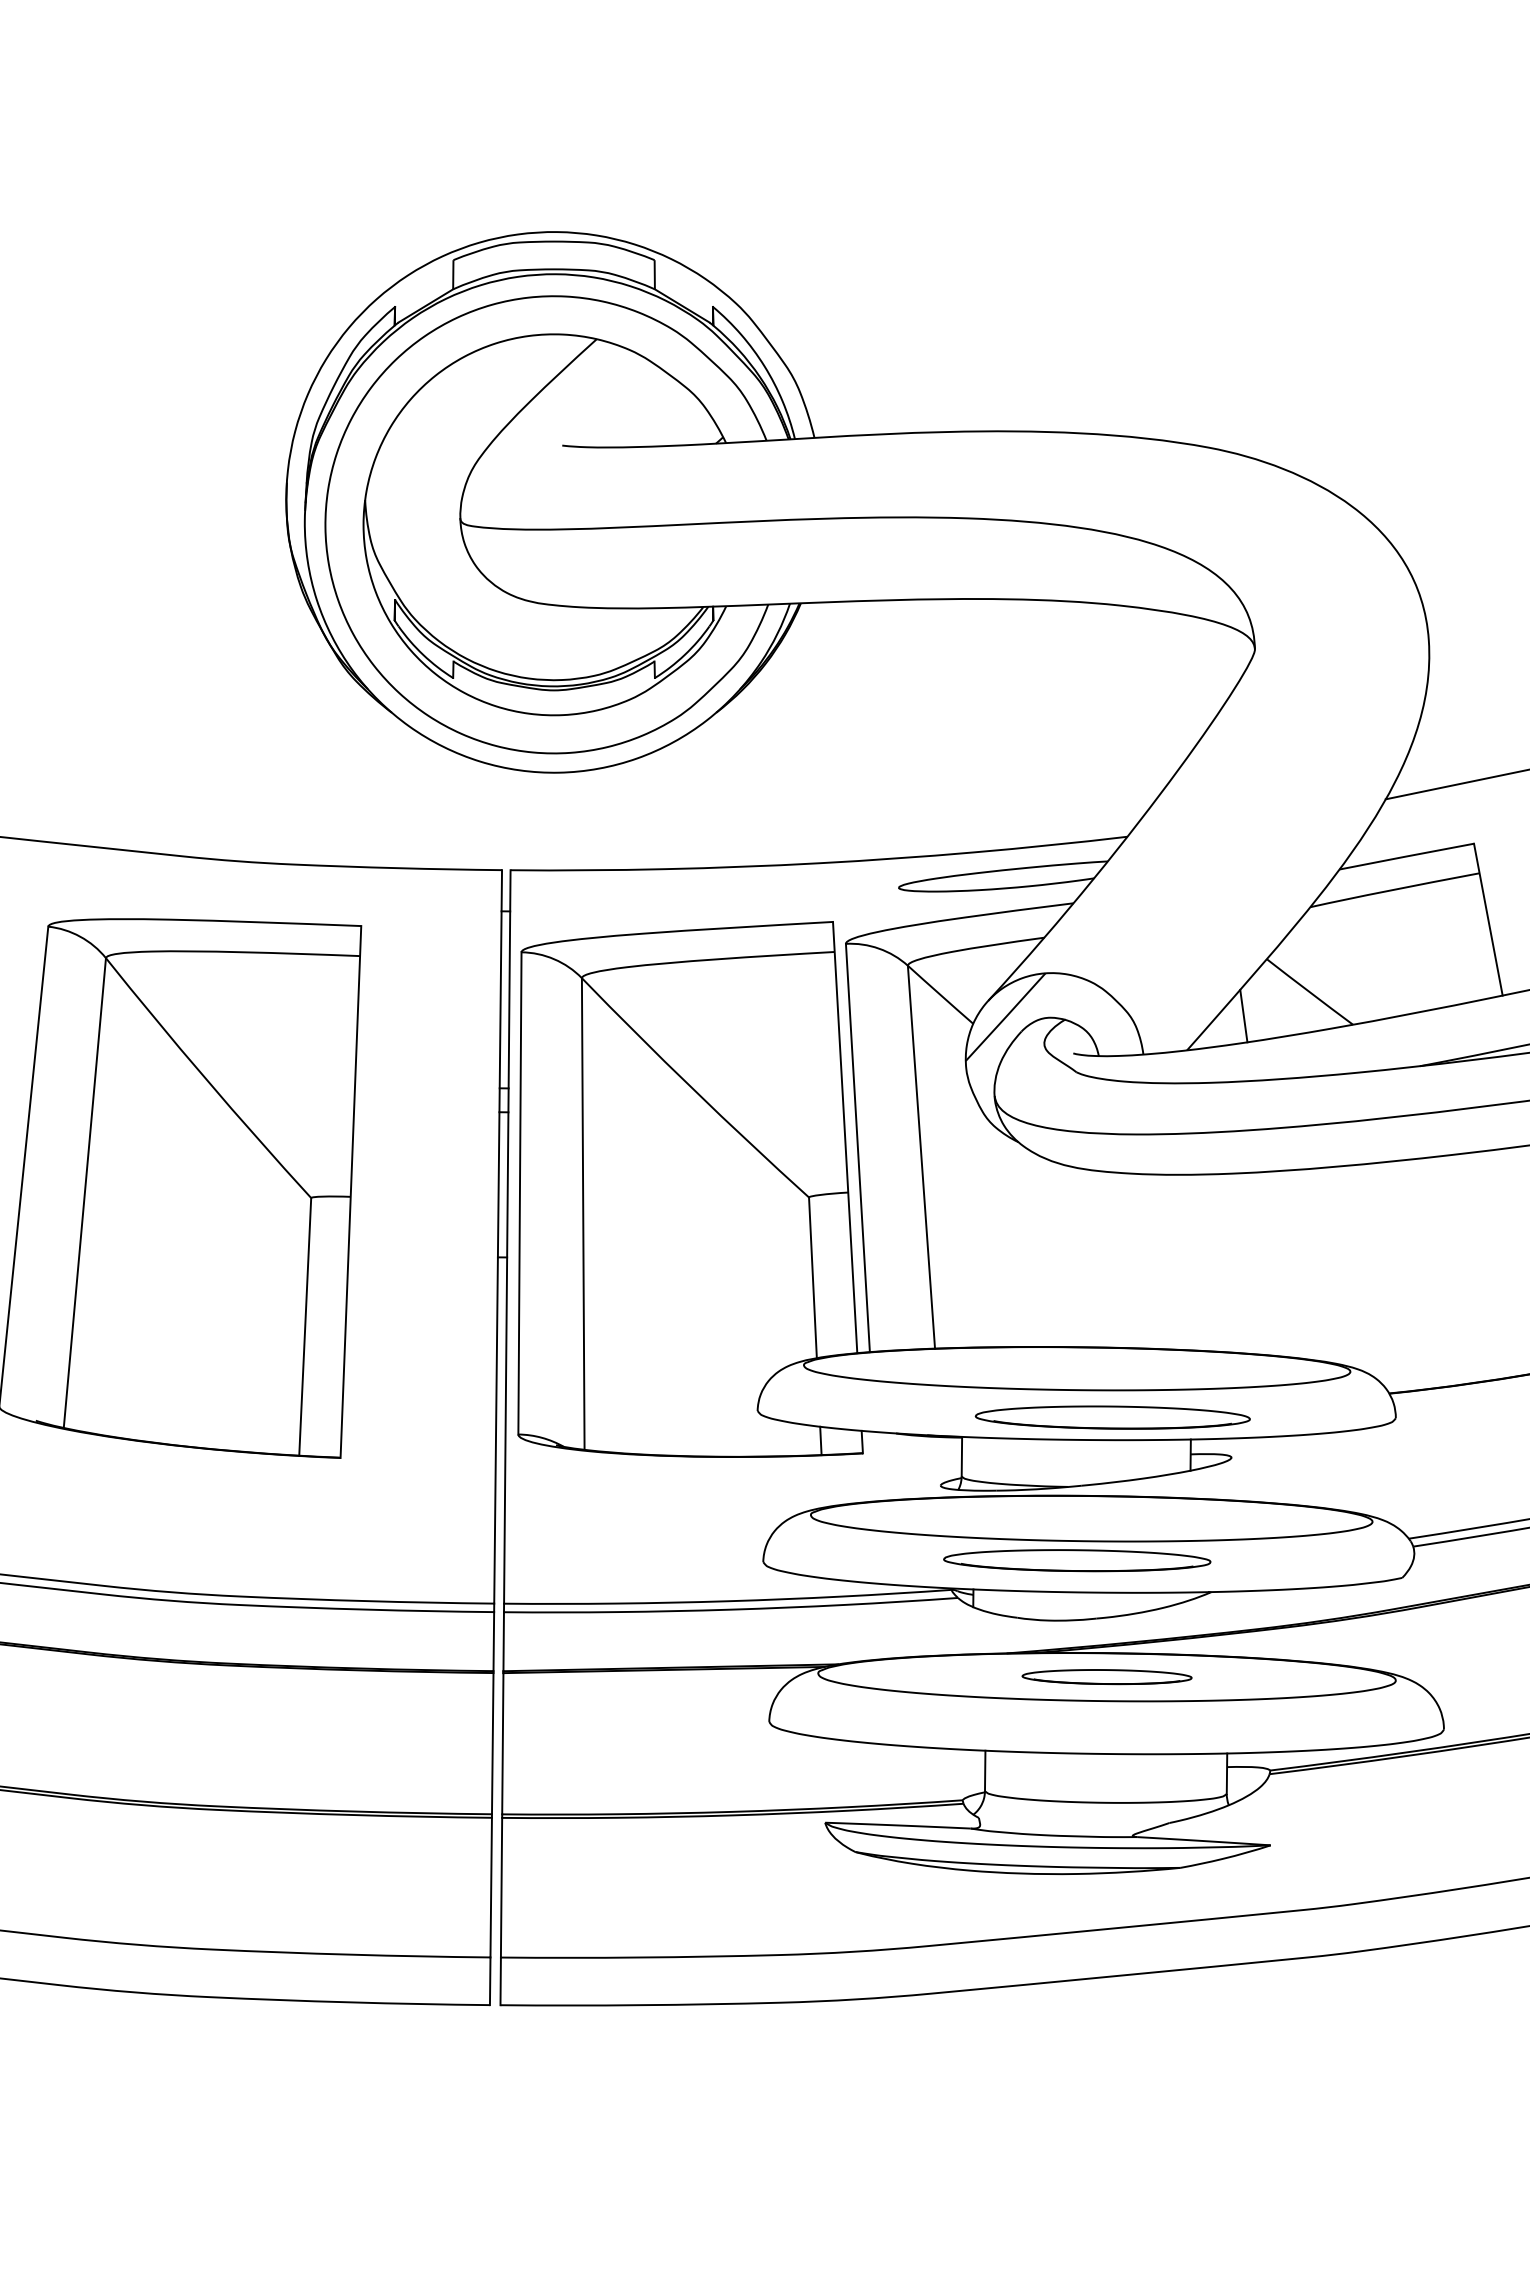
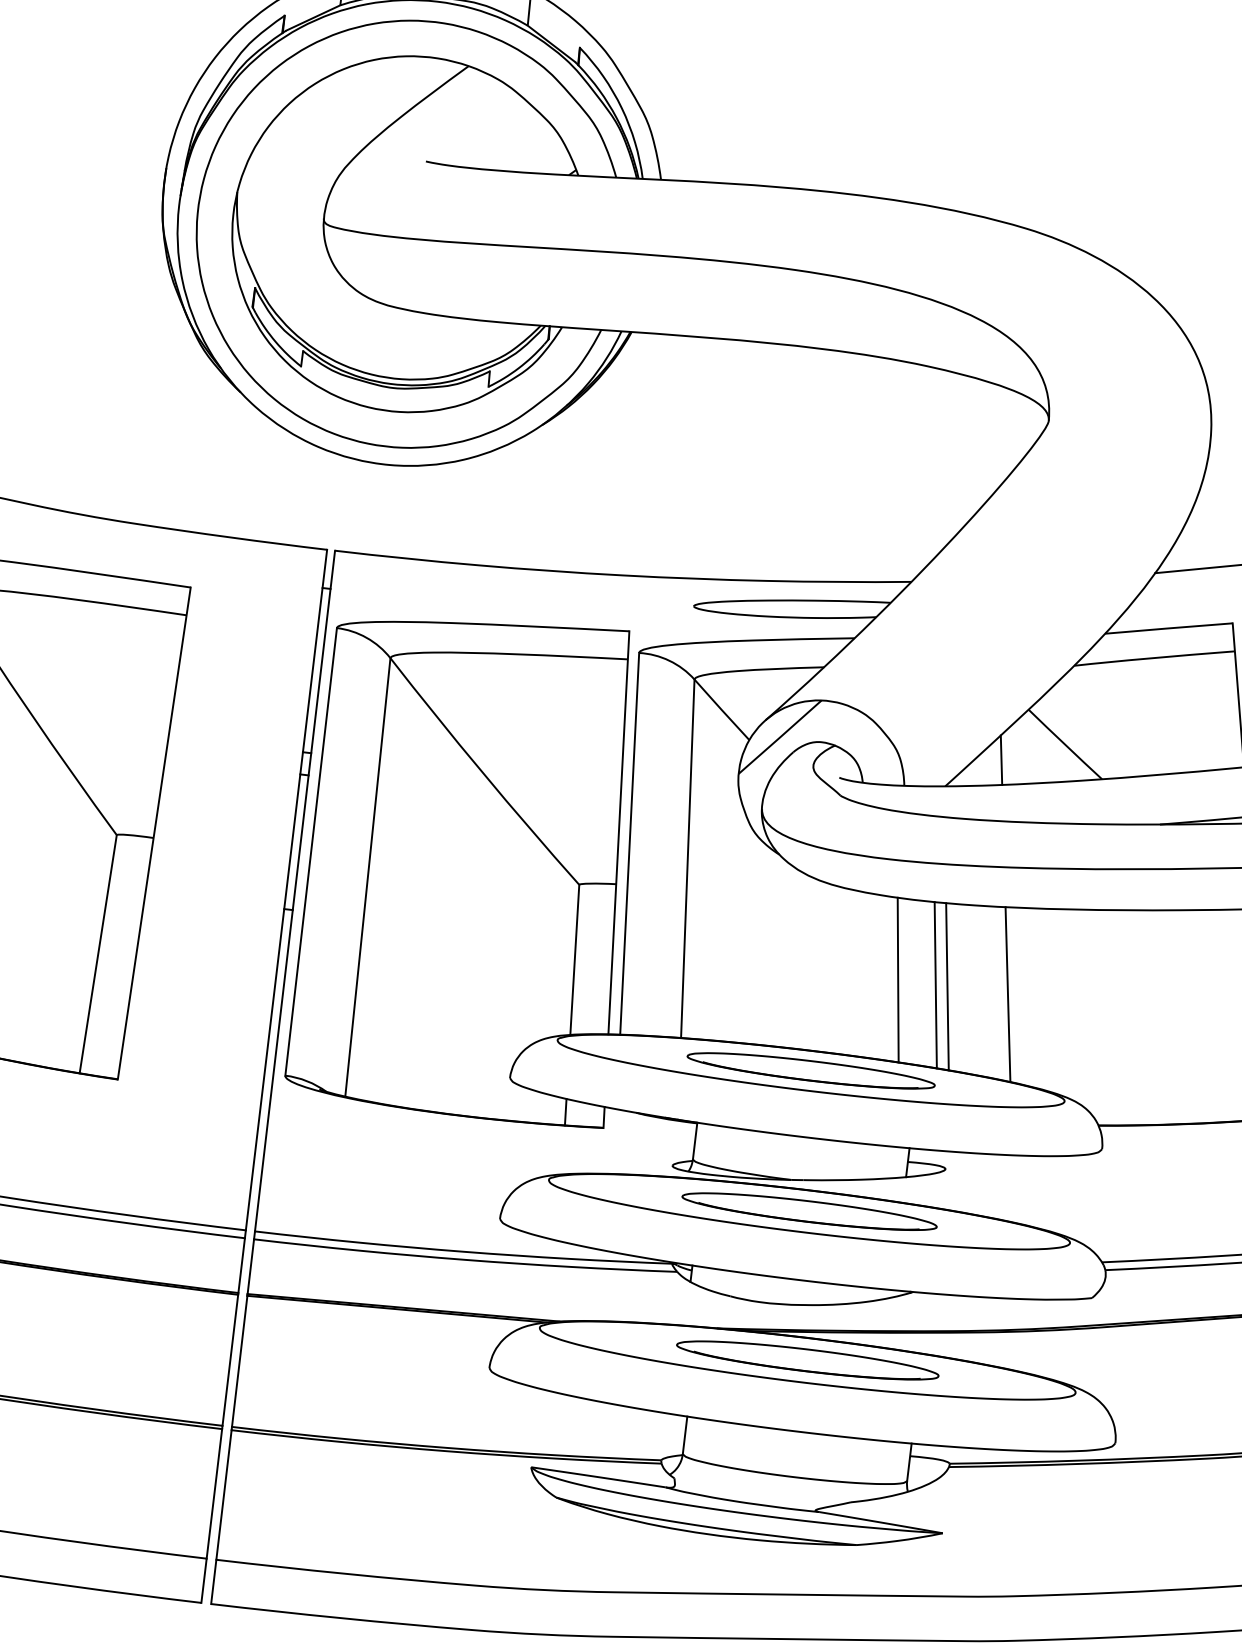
line: (1159, 1261) -> (898, 979), added
line: (1199, 1262) -> (935, 984), added
line: (1212, 1263) -> (947, 986), added
line: (1277, 1264) -> (1007, 994), added
part: (1112, 1417) -> (809, 1211), moved
part: (1077, 1560) -> (811, 1070), moved
part: (1106, 1676) -> (807, 1359), size x1.67

